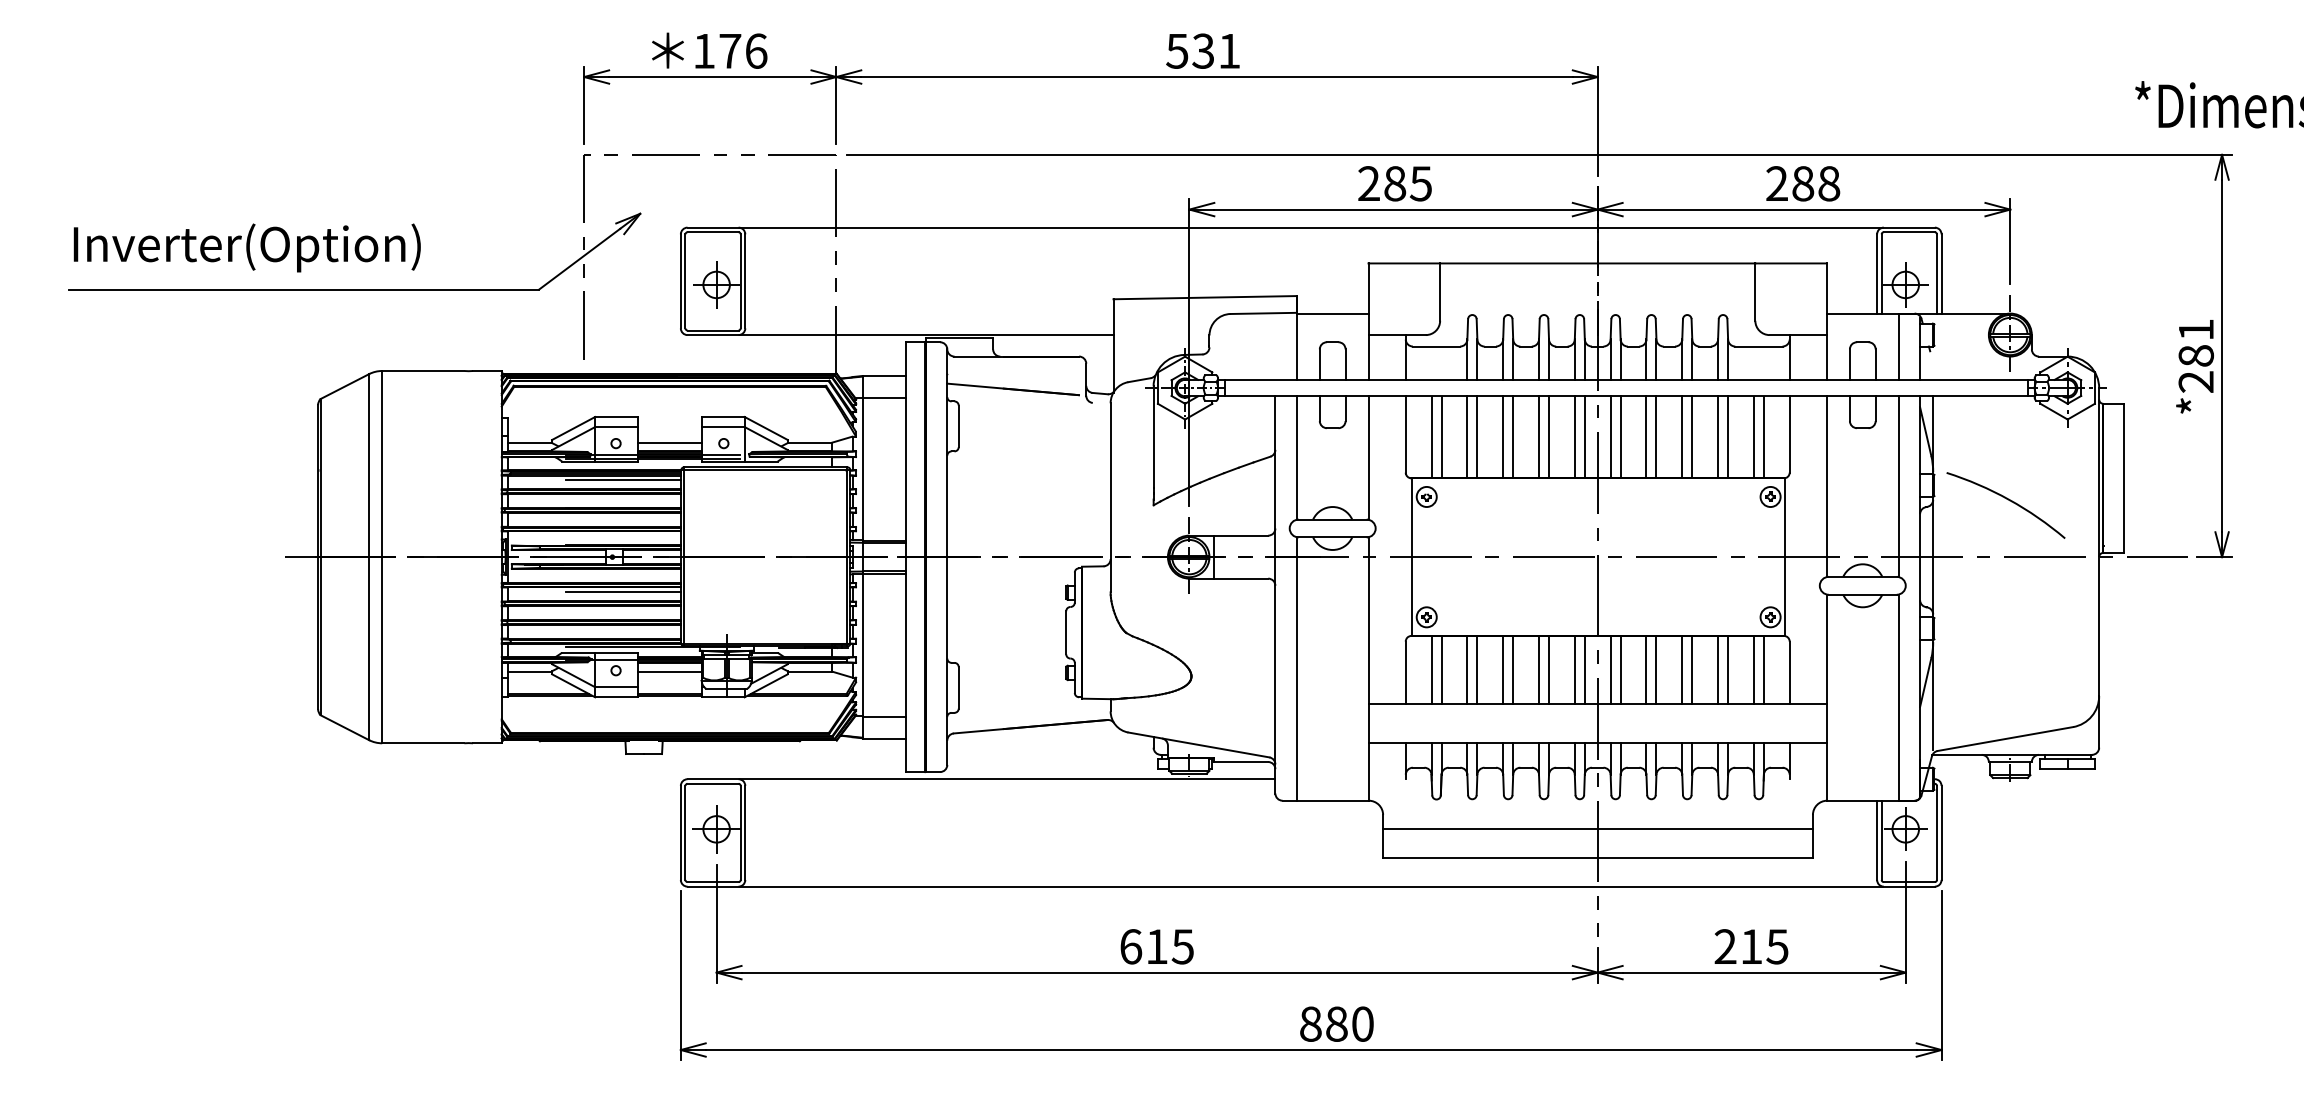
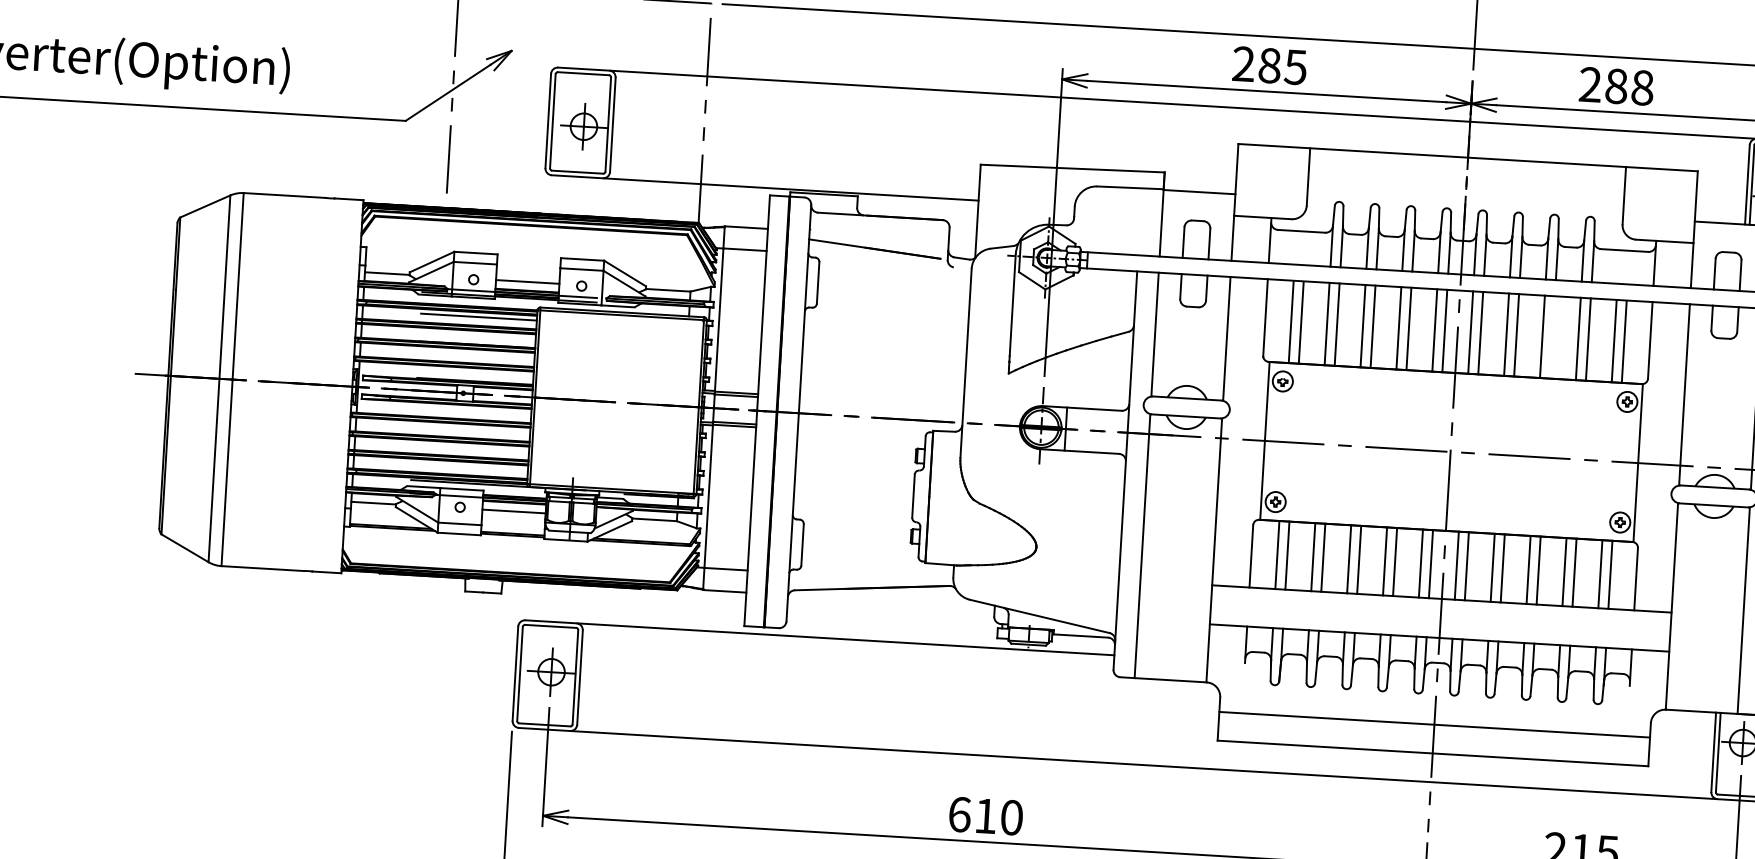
text: (1803, 183) -> (1616, 86), moved
line: (1692, 437) -> (1552, 337), removed
line: (623, 591) -> (472, 428), removed
text: (1182, 946) -> (1011, 817), 615 -> 610

